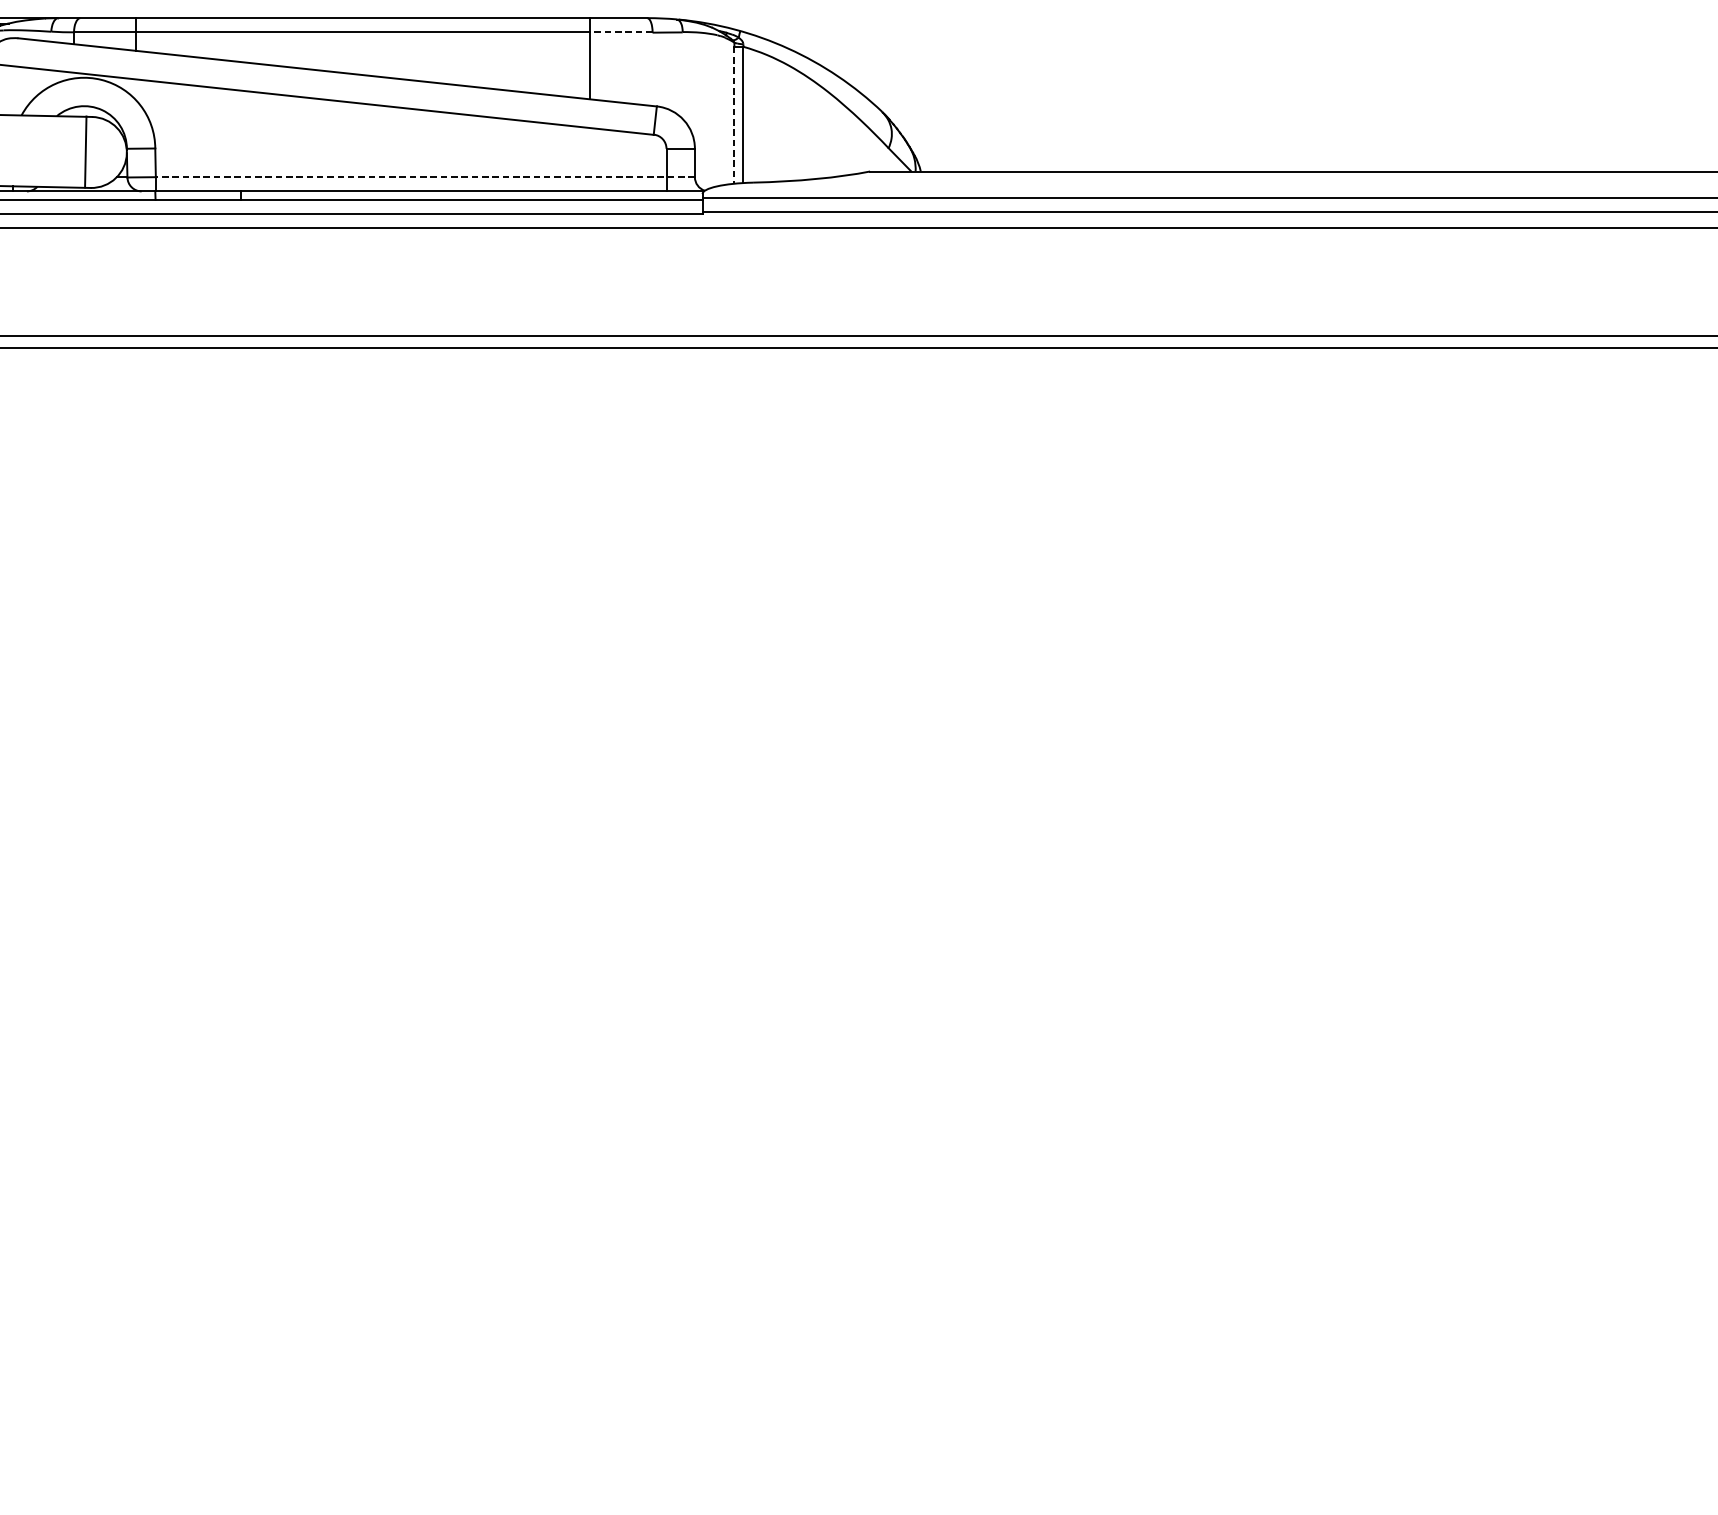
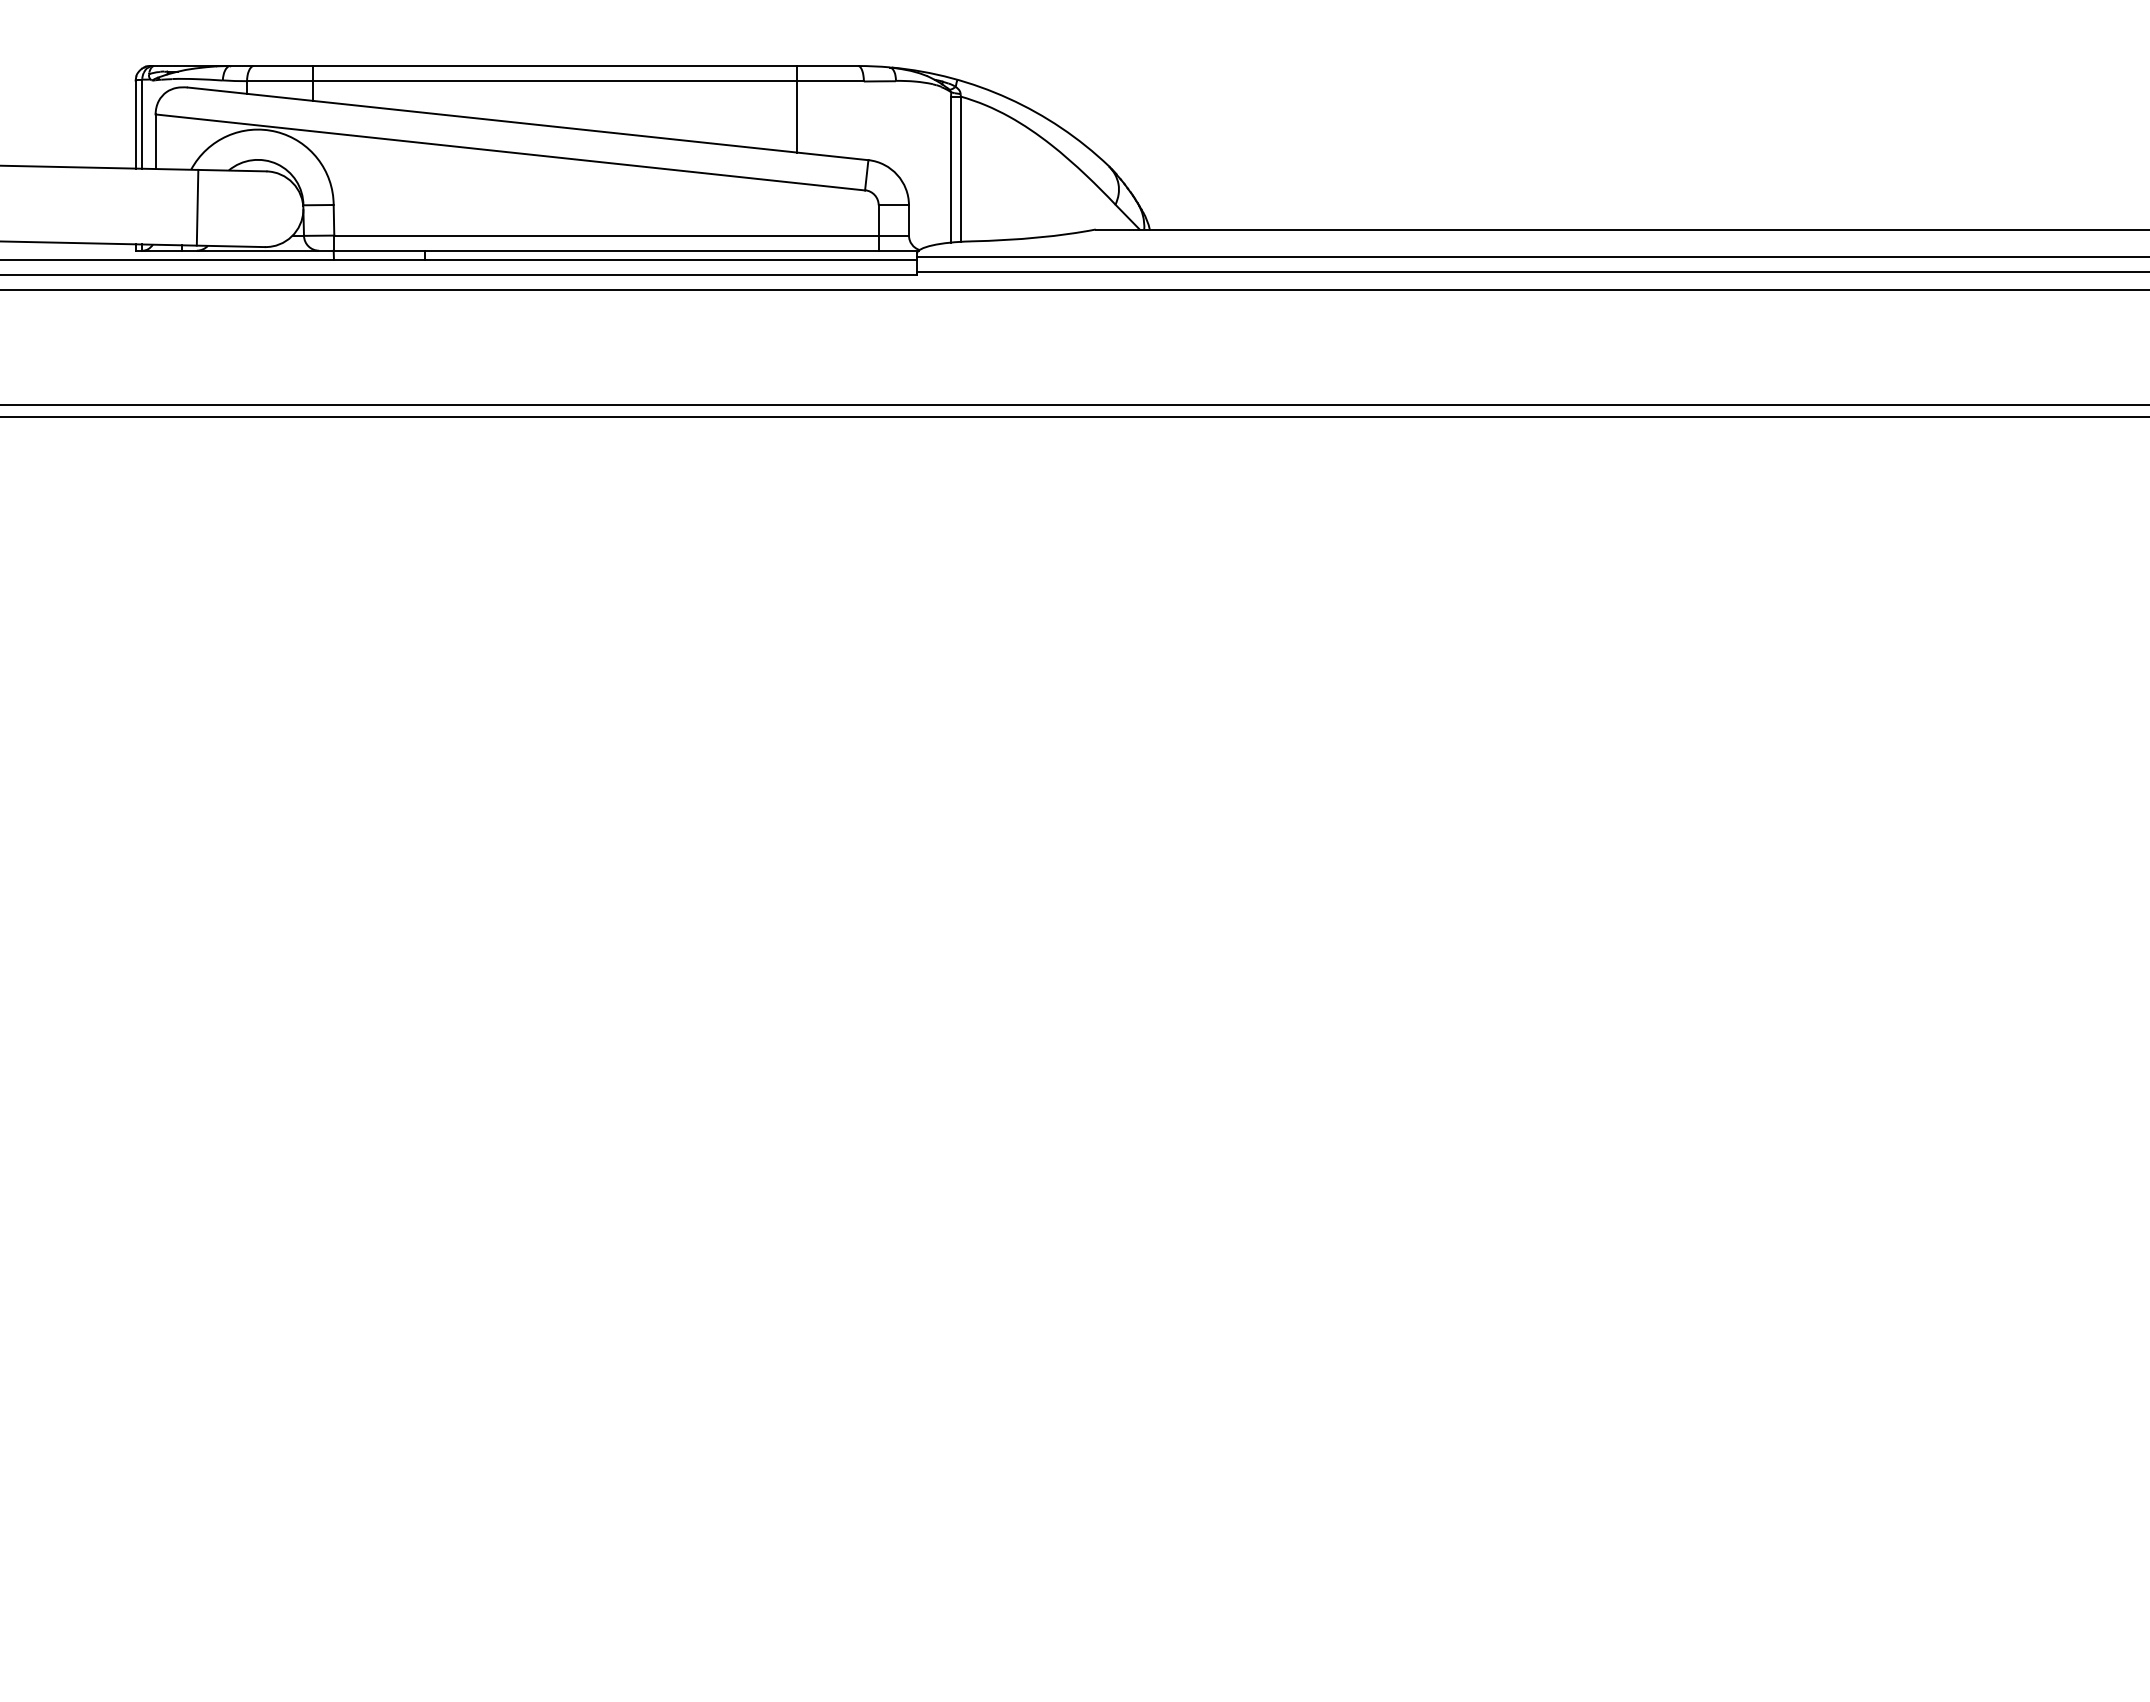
line: (620, 32) -> (829, 81), dashed -> solid
line: (734, 115) -> (951, 169), dashed -> solid
line: (85, 151) -> (197, 207), moved
line: (425, 177) -> (621, 235), dashed -> solid

